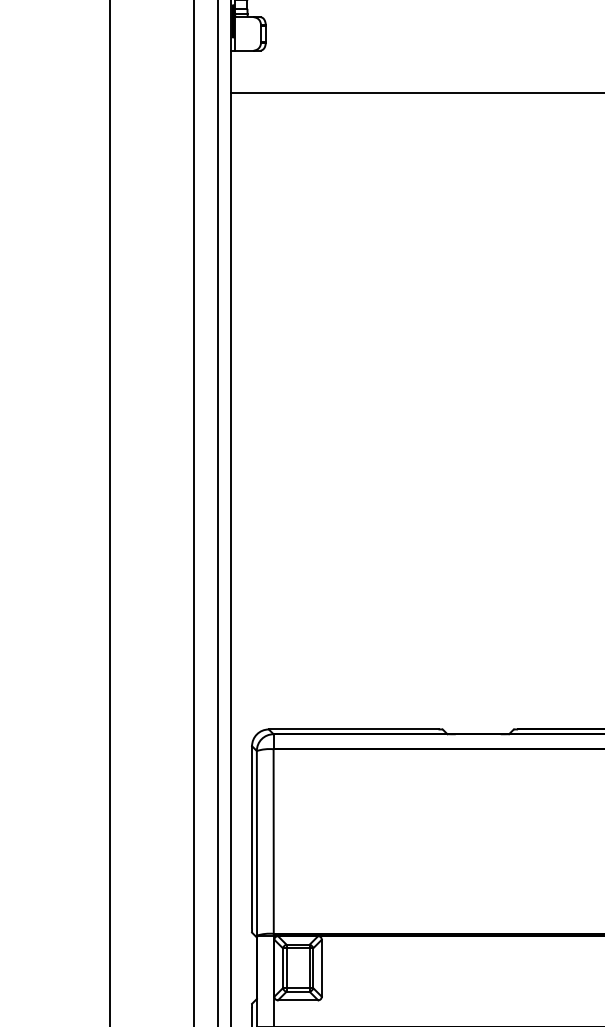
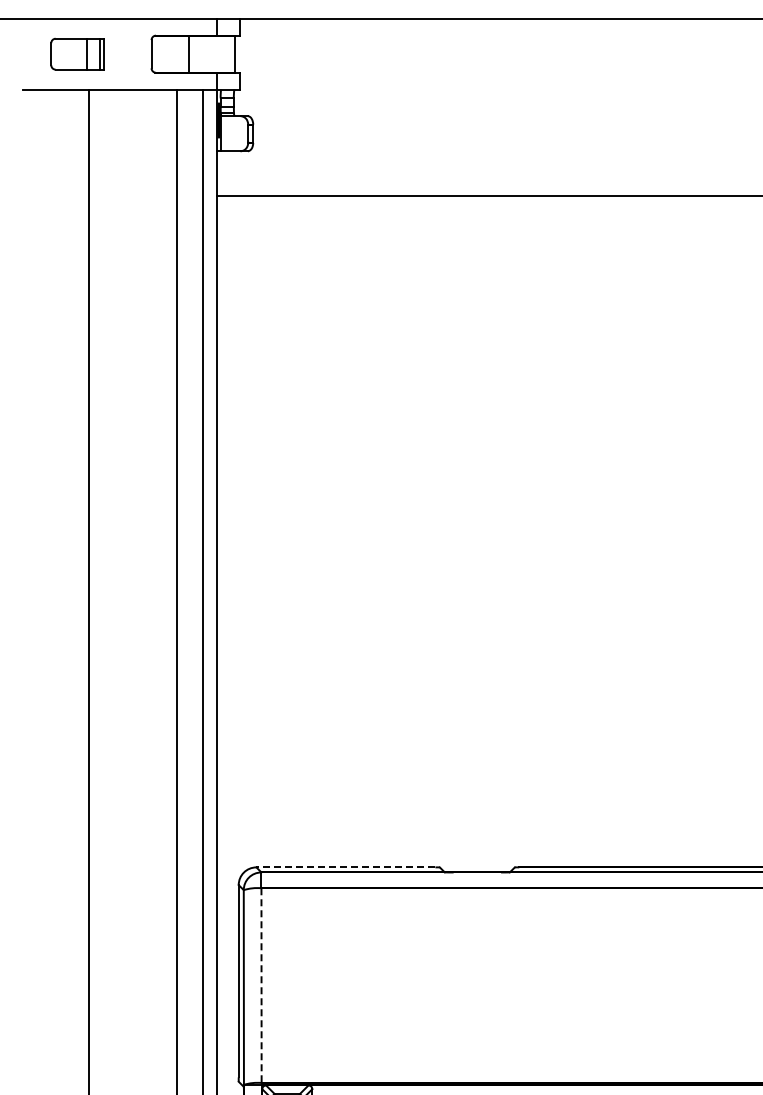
line: (353, 729) -> (345, 867), solid -> dashed
line: (273, 842) -> (261, 986), solid -> dashed

